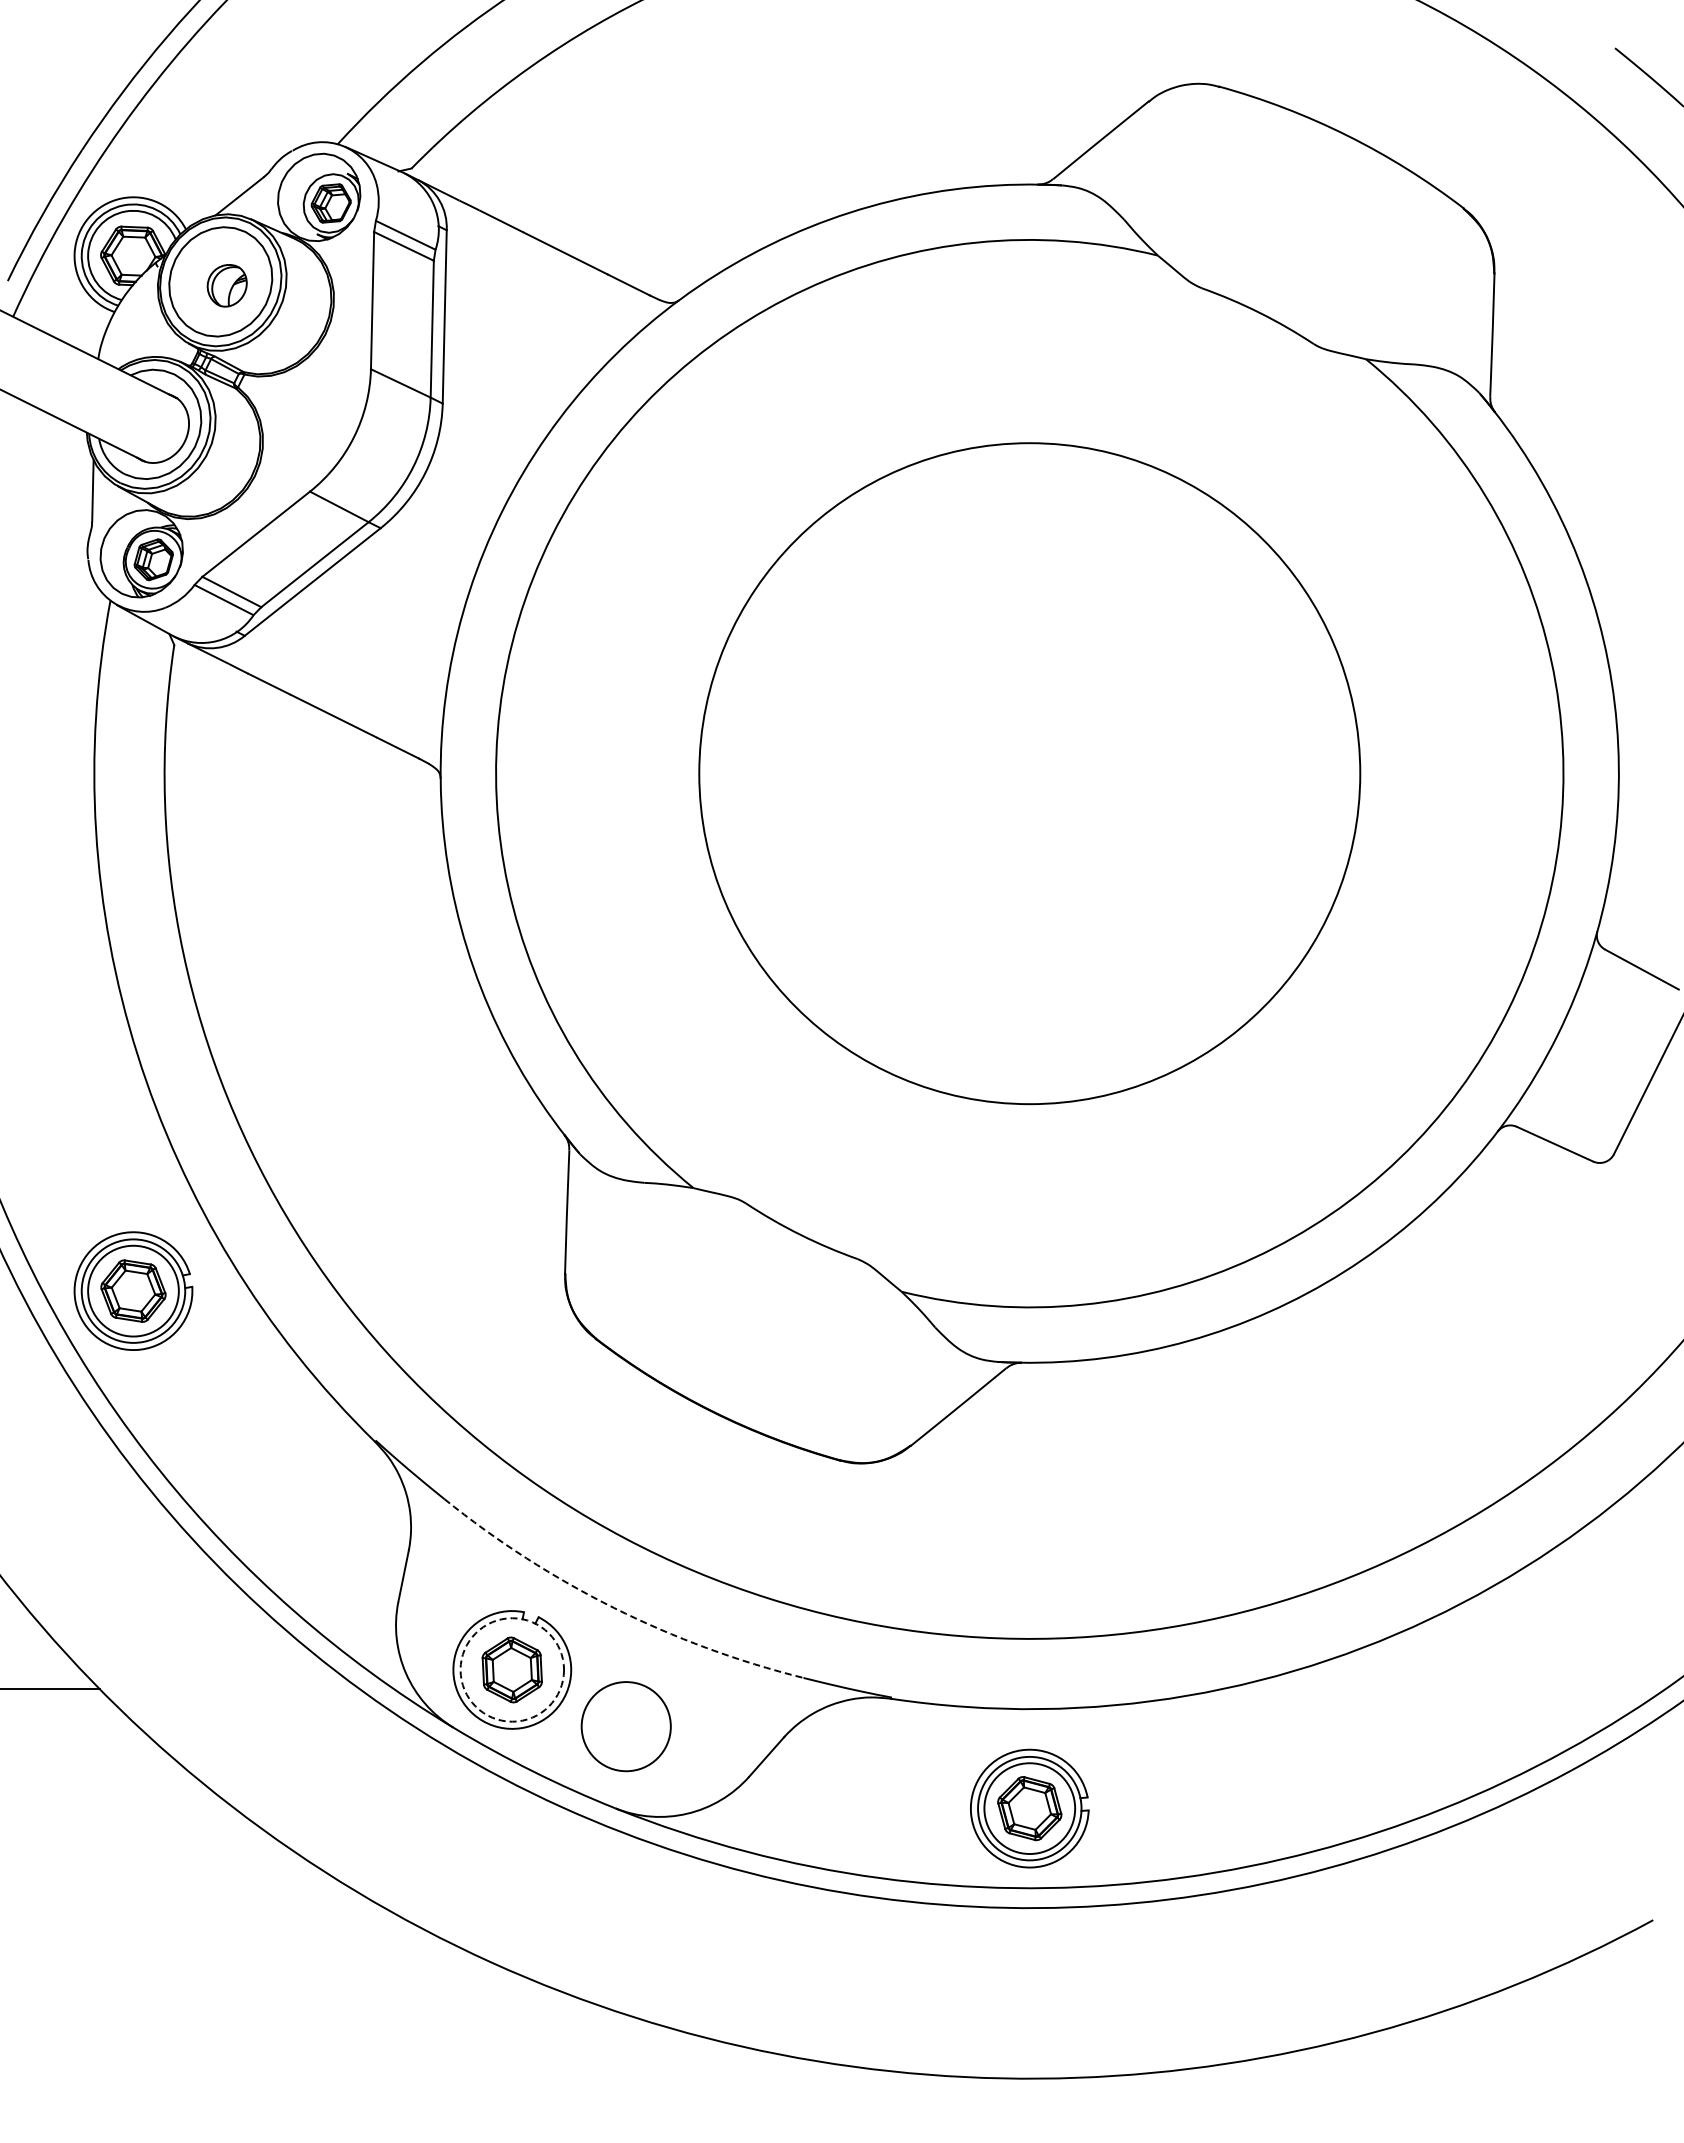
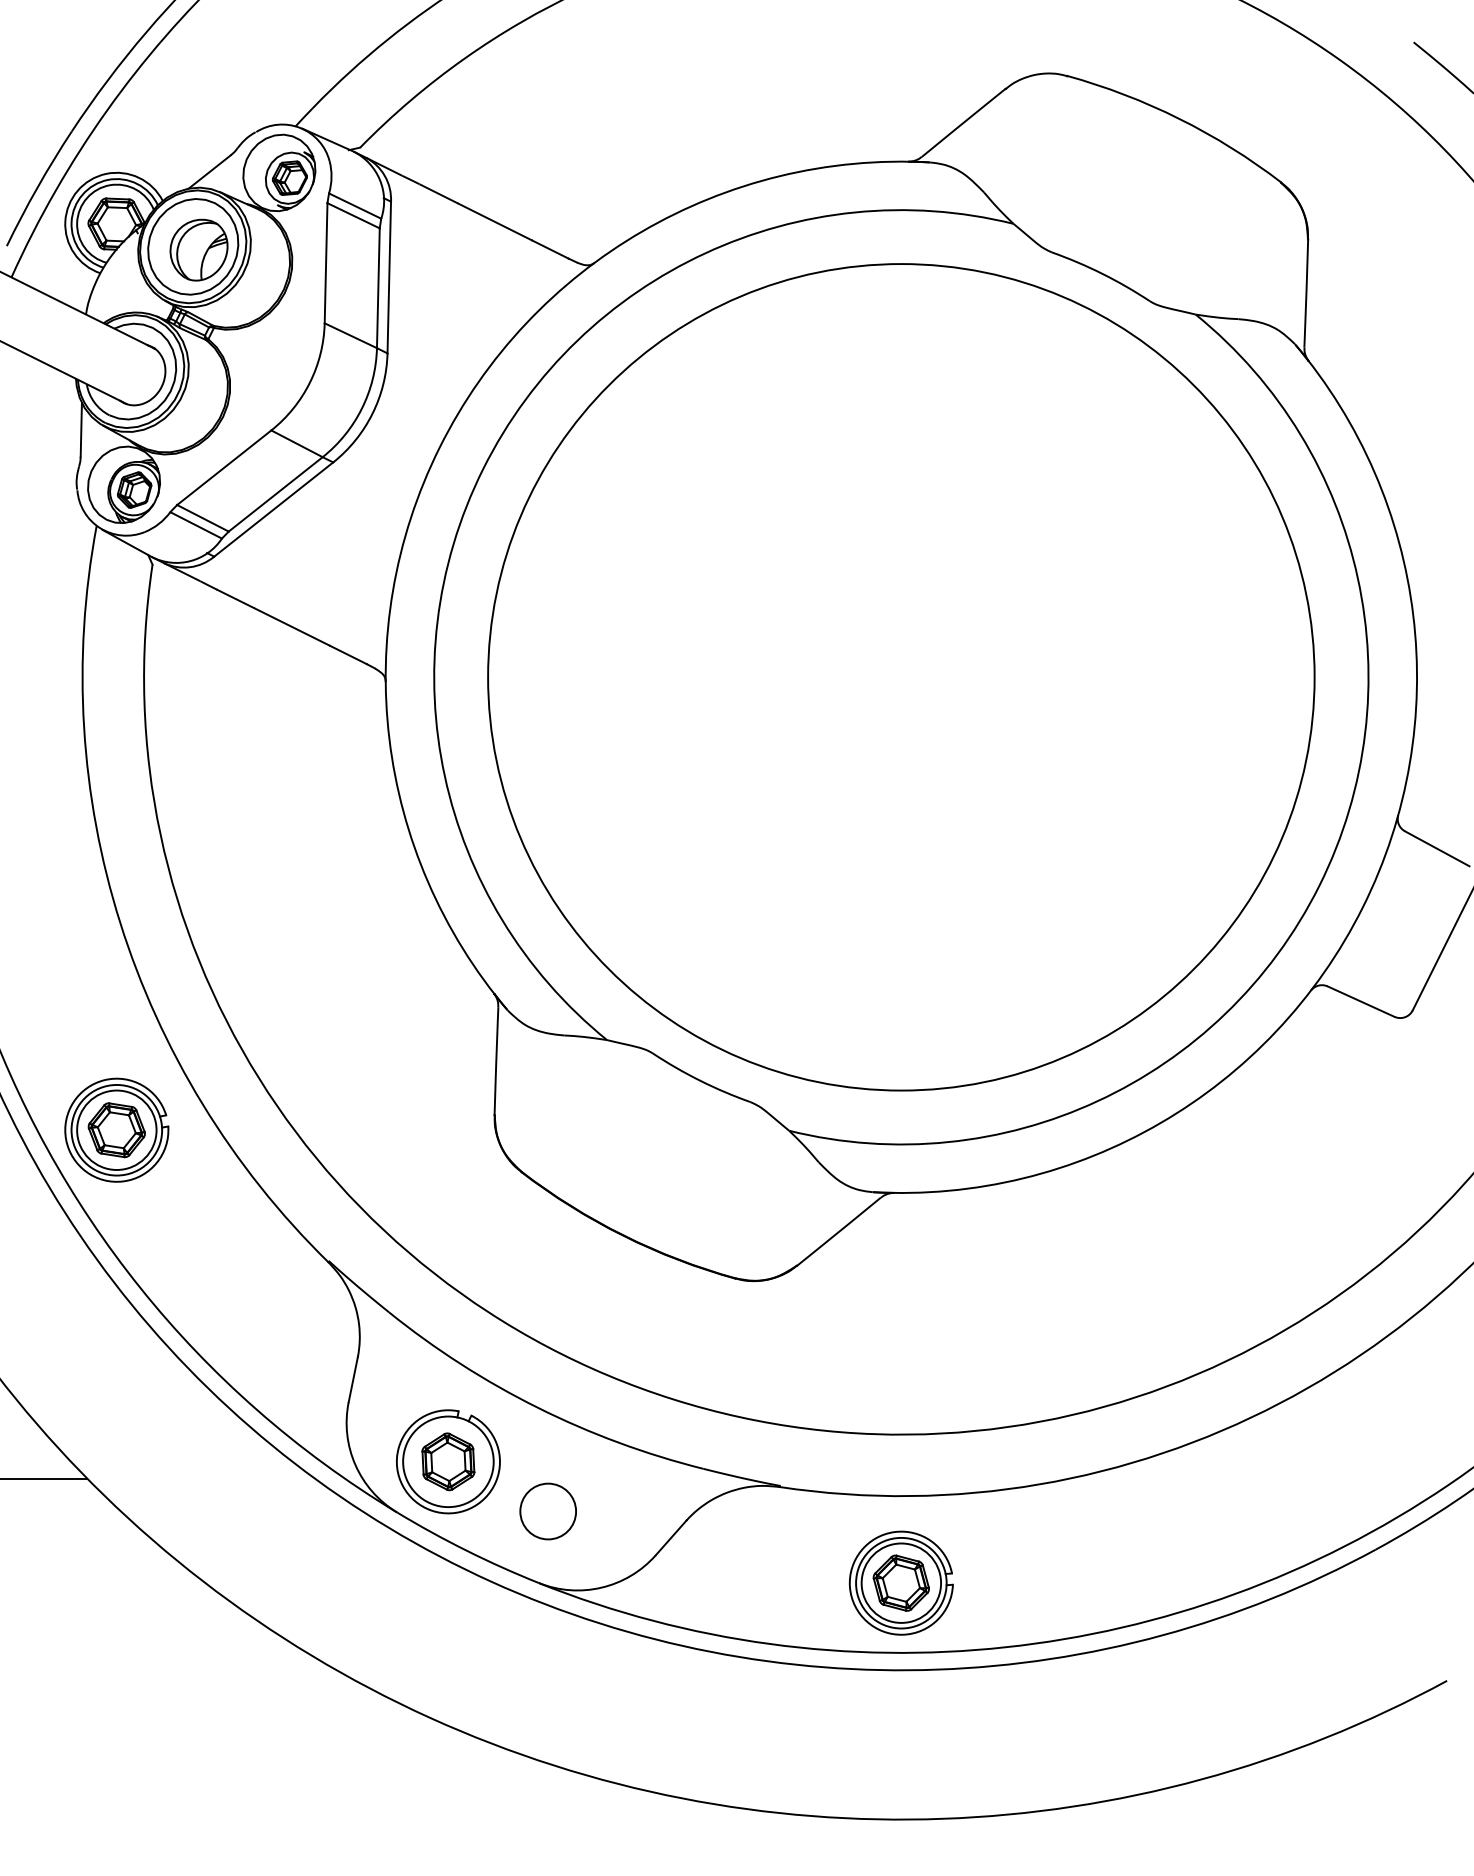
part: (226, 285) -> (198, 250), size x1.67
circle: (1029, 773) -> (901, 677), size x1.43
arc: (614, 1608) -> (537, 1408), dashed -> solid
circle: (512, 1669) -> (448, 1461), dashed -> solid
circle: (626, 1726) -> (548, 1511), size x0.71

